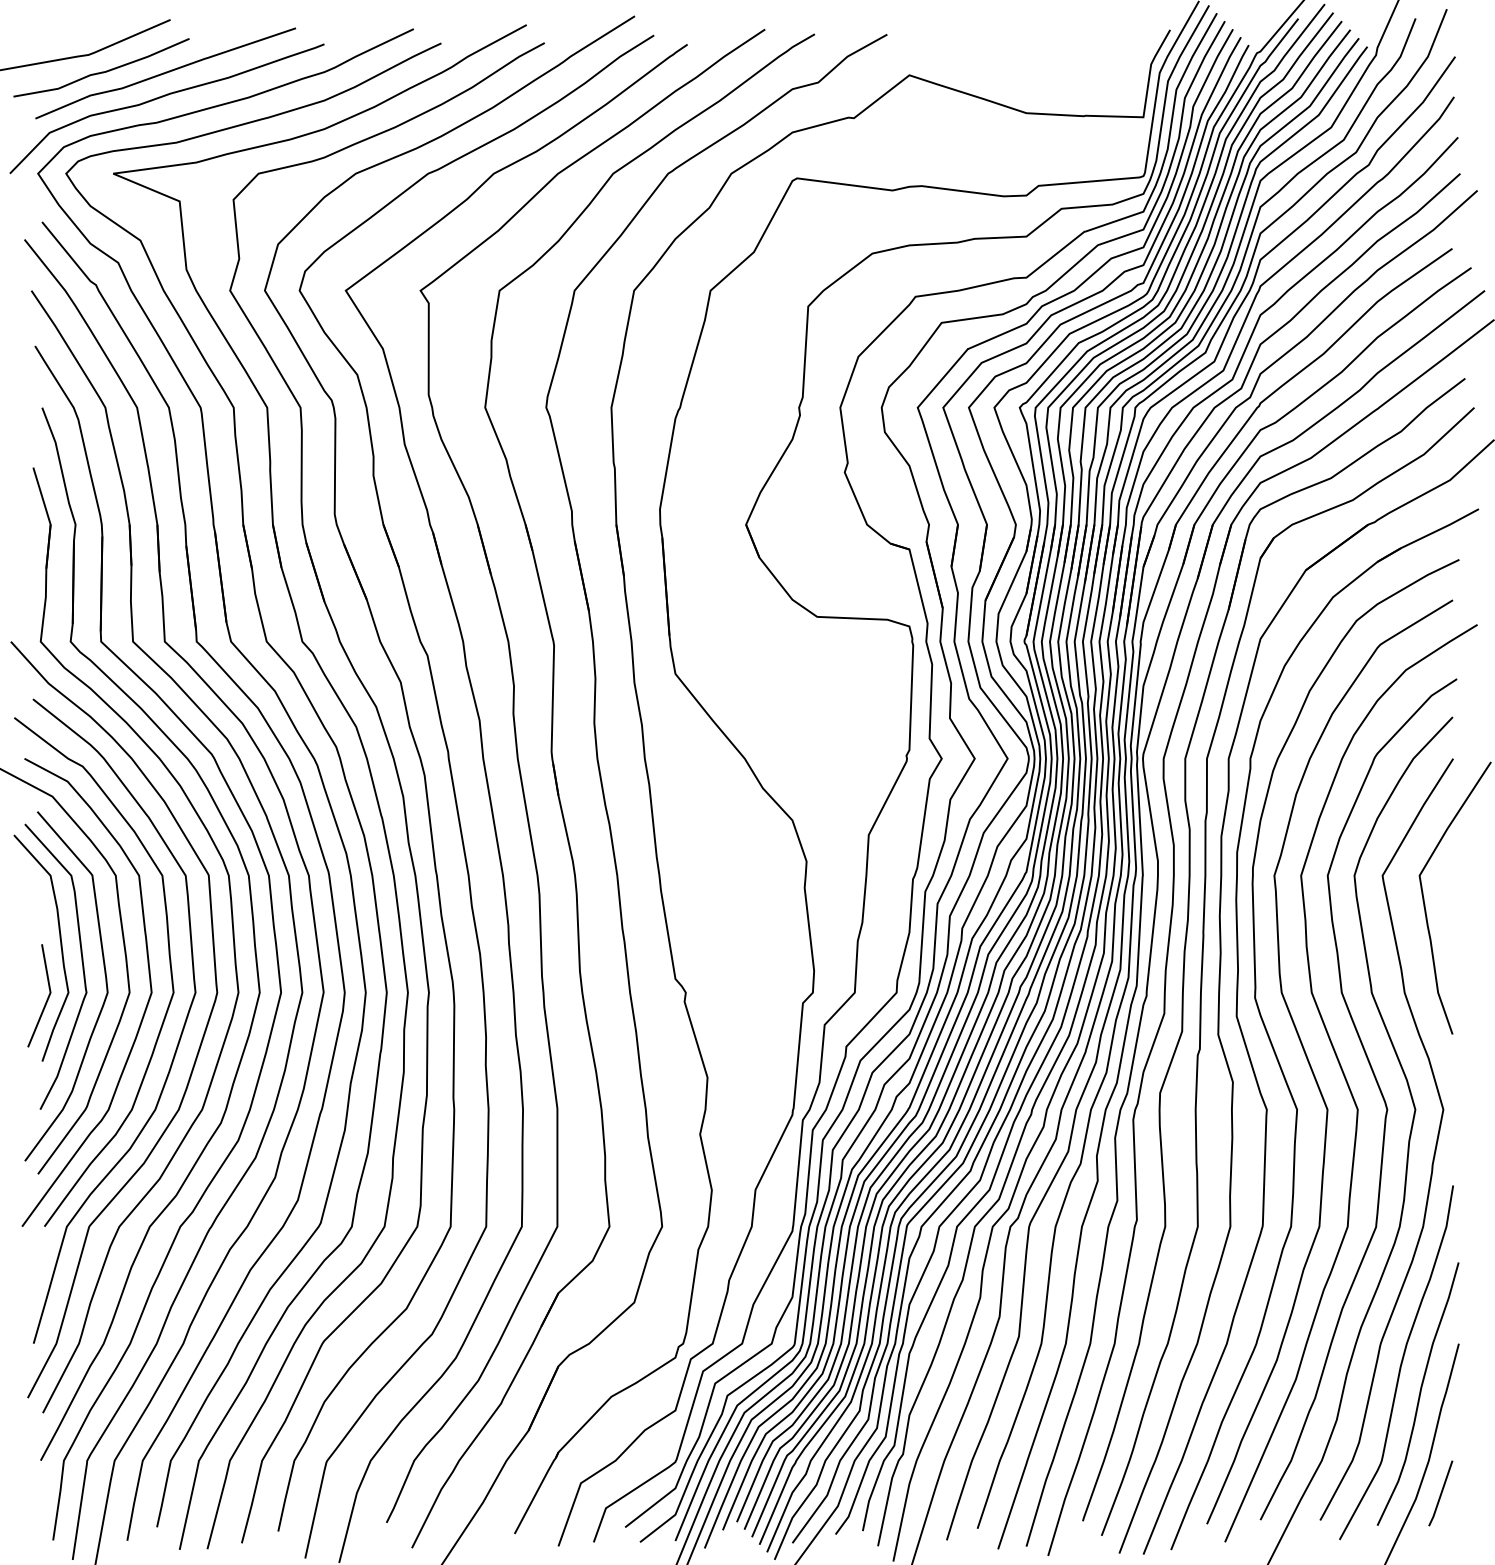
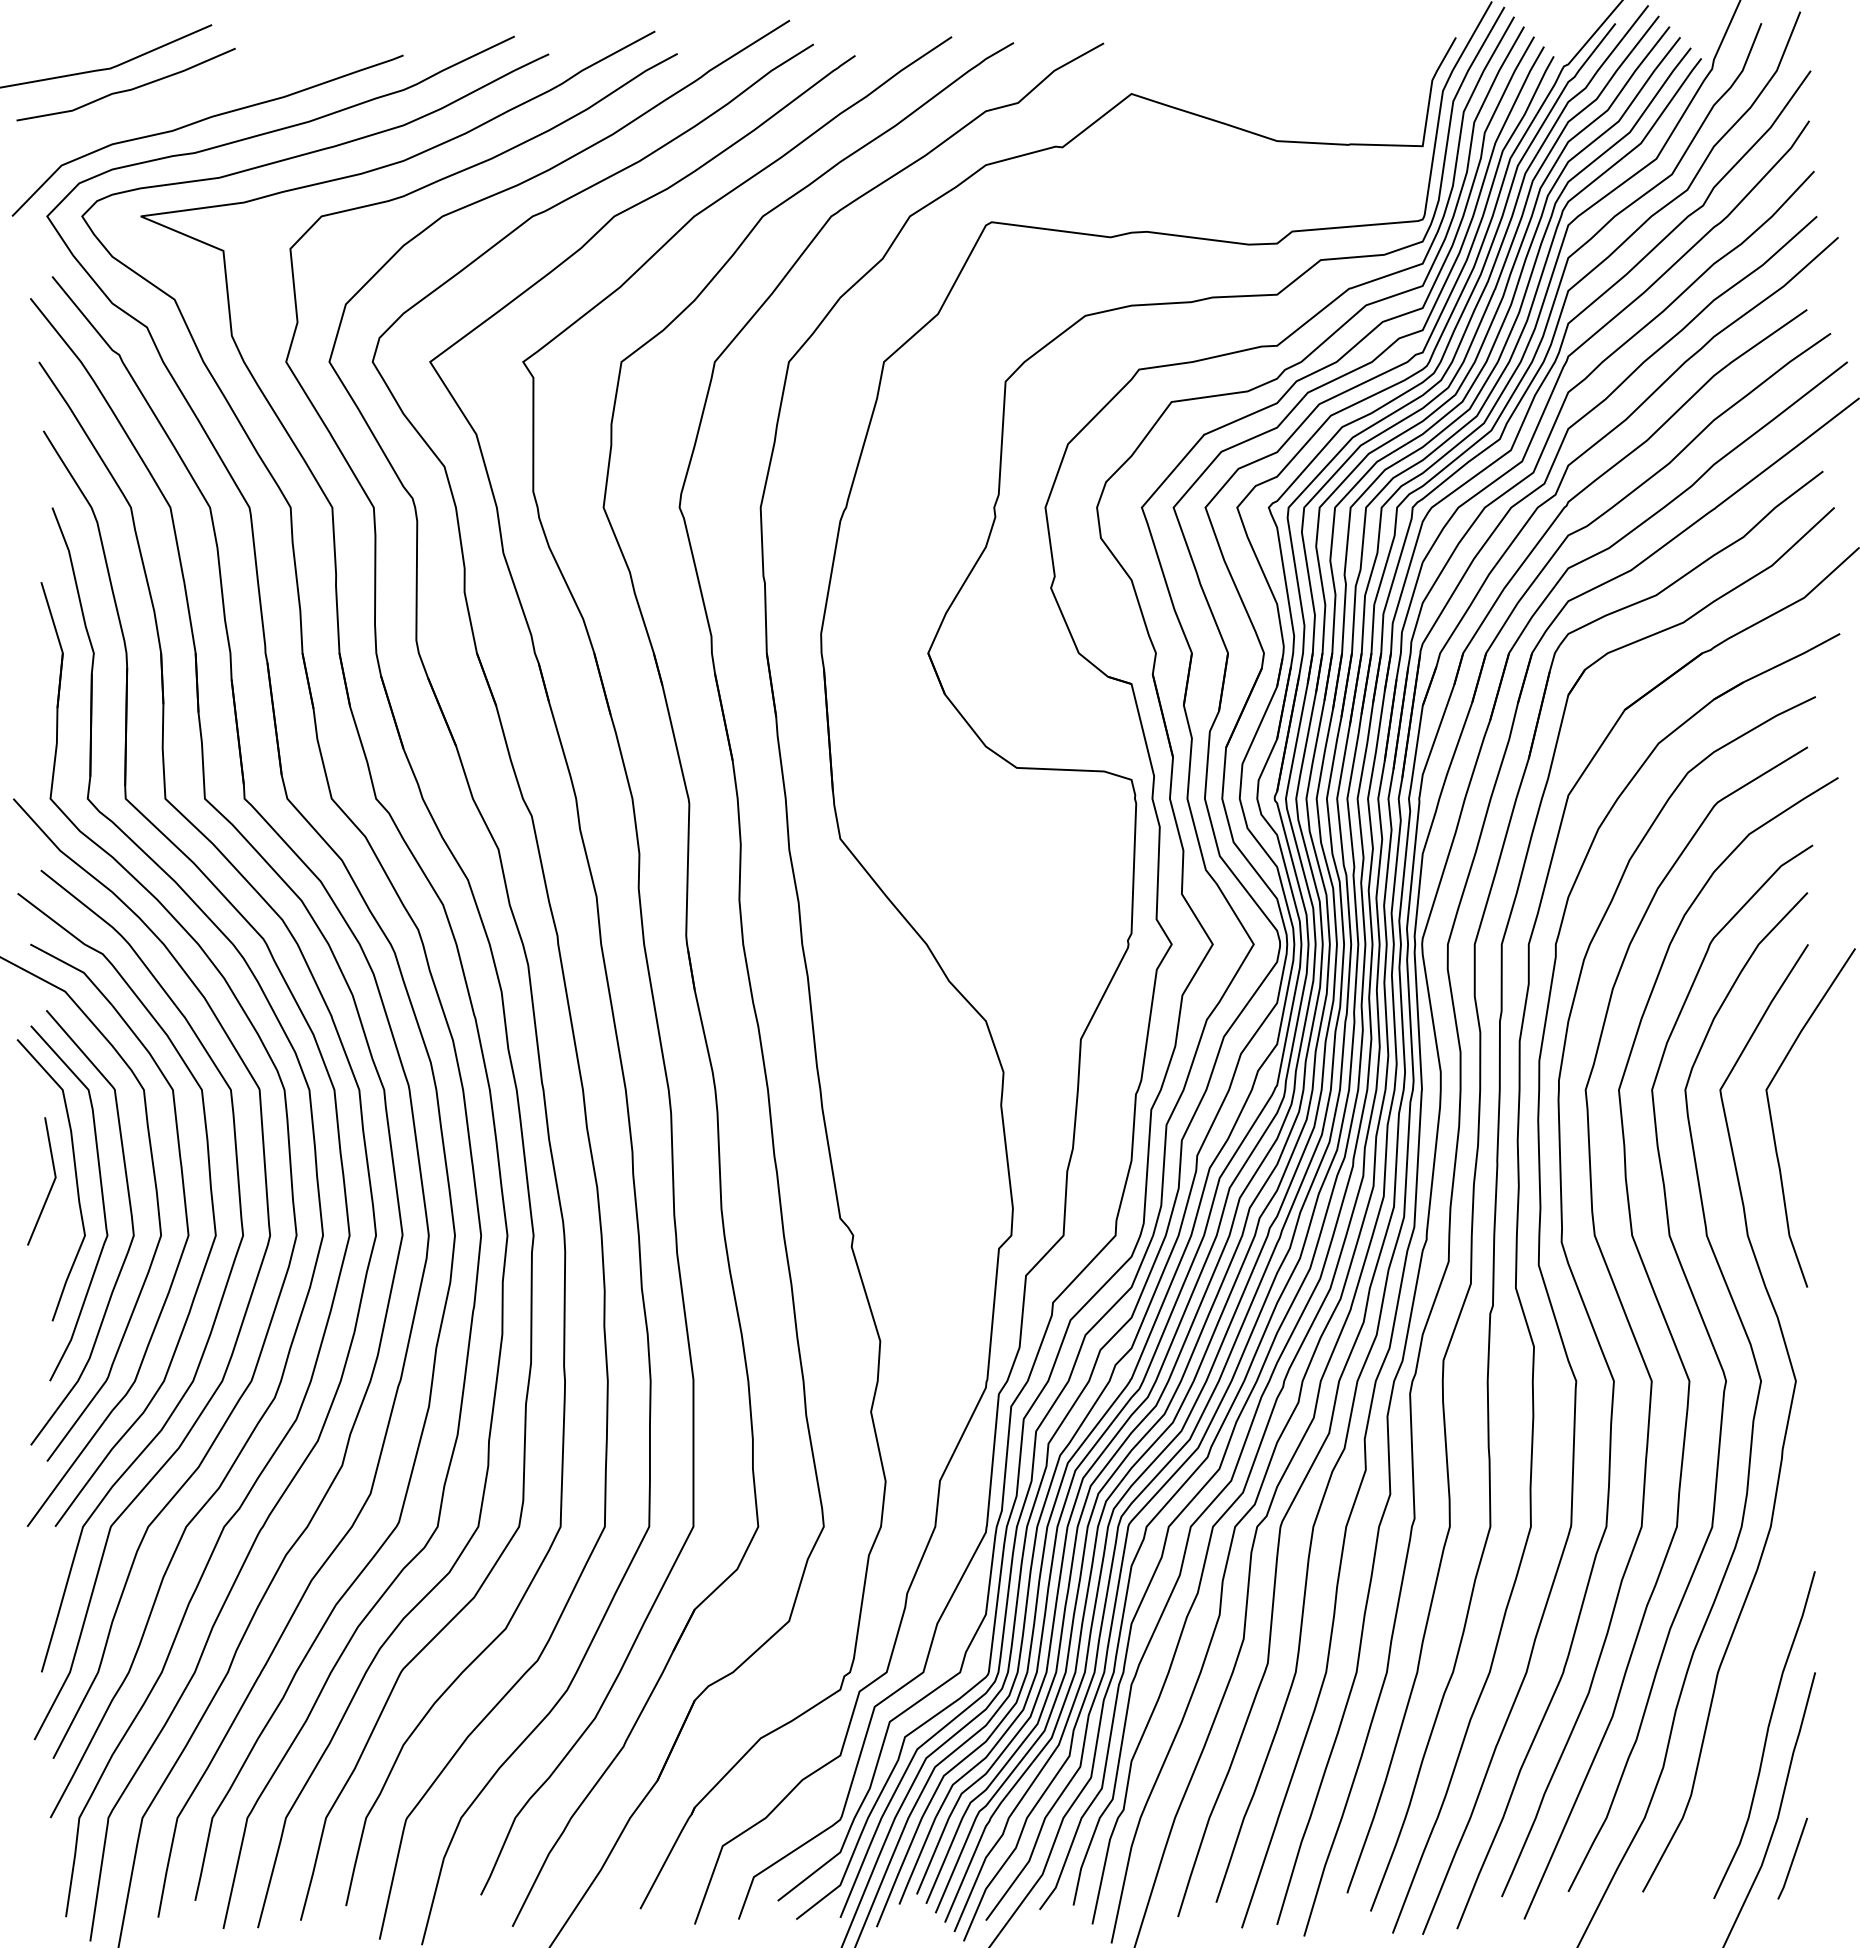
curve: (165, 73) -> (205, 91), removed
line: (47, 998) -> (51, 1184), moved
curve: (1400, 1363) -> (1742, 1697), removed

